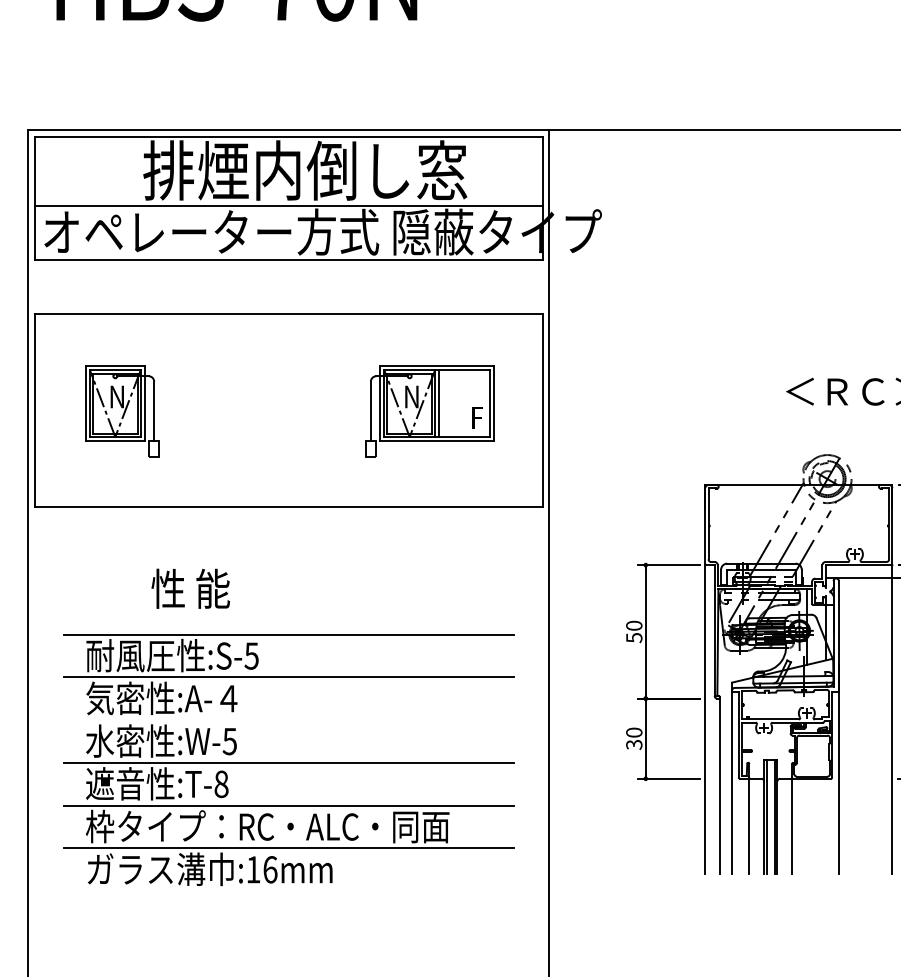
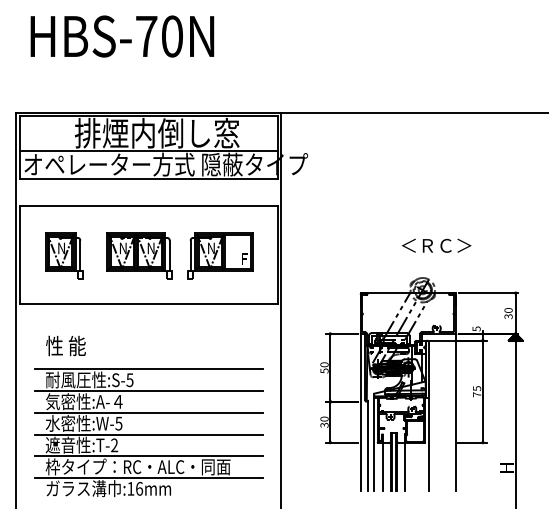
part: (270, 410) -> (139, 255), added
text: (189, 587) -> (65, 345), moved
line: (288, 719) -> (148, 412), added
text: (221, 784) -> (114, 445), :T-8 -> :T-2

